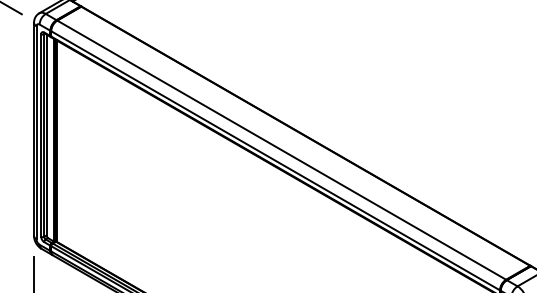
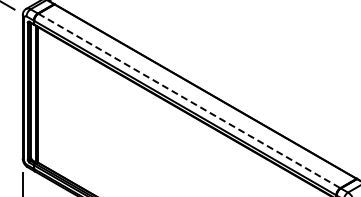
line: (281, 150) -> (189, 101), solid -> dashed

